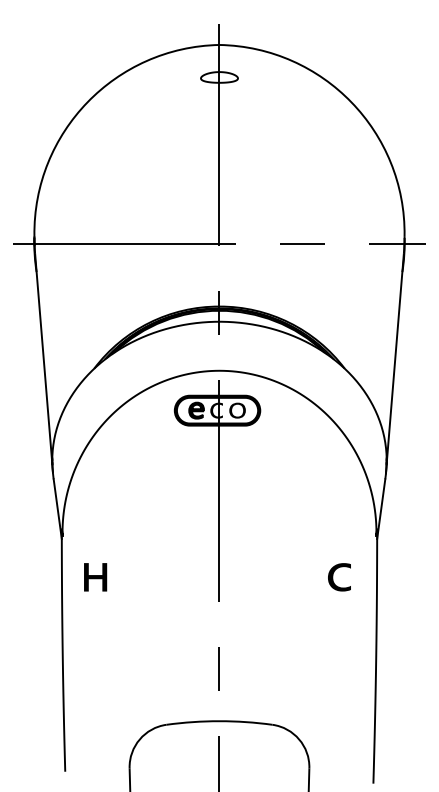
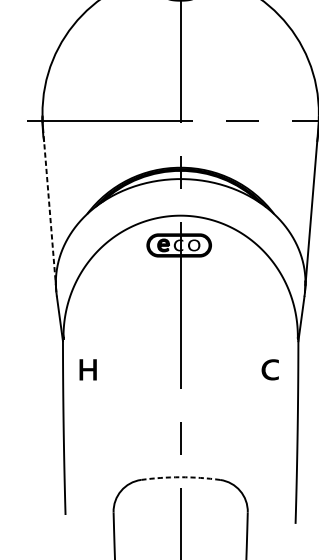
line: (43, 360) -> (49, 208), solid -> dashed
arc: (219, 721) -> (180, 477), solid -> dashed

